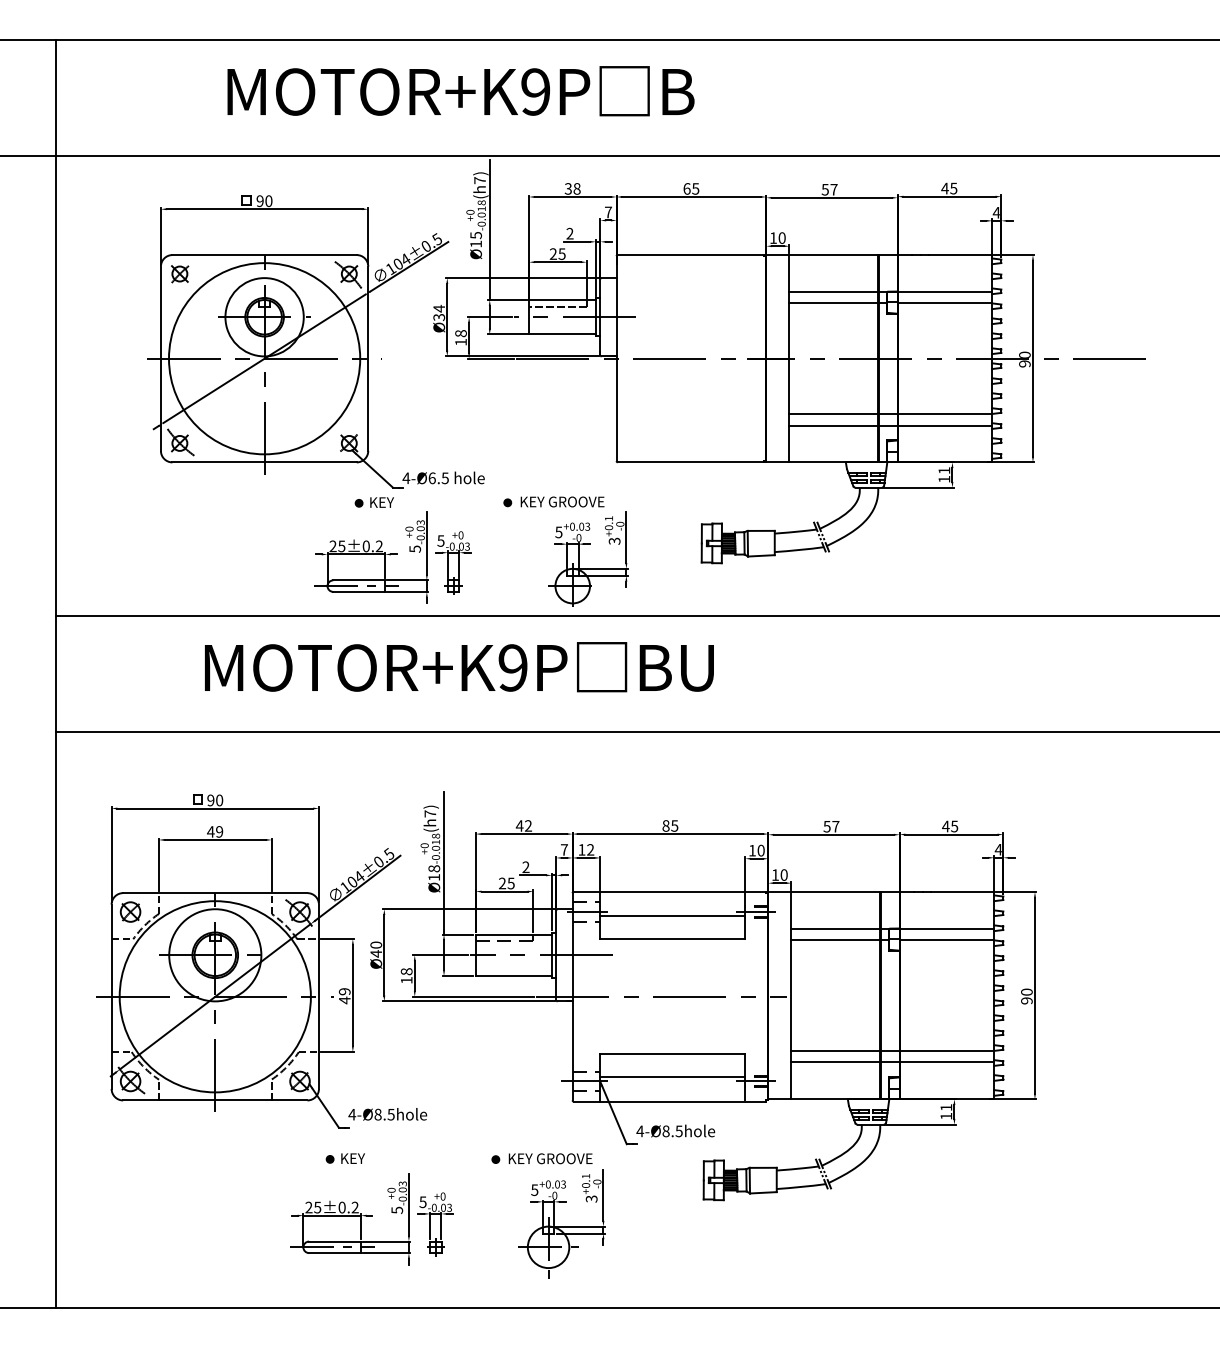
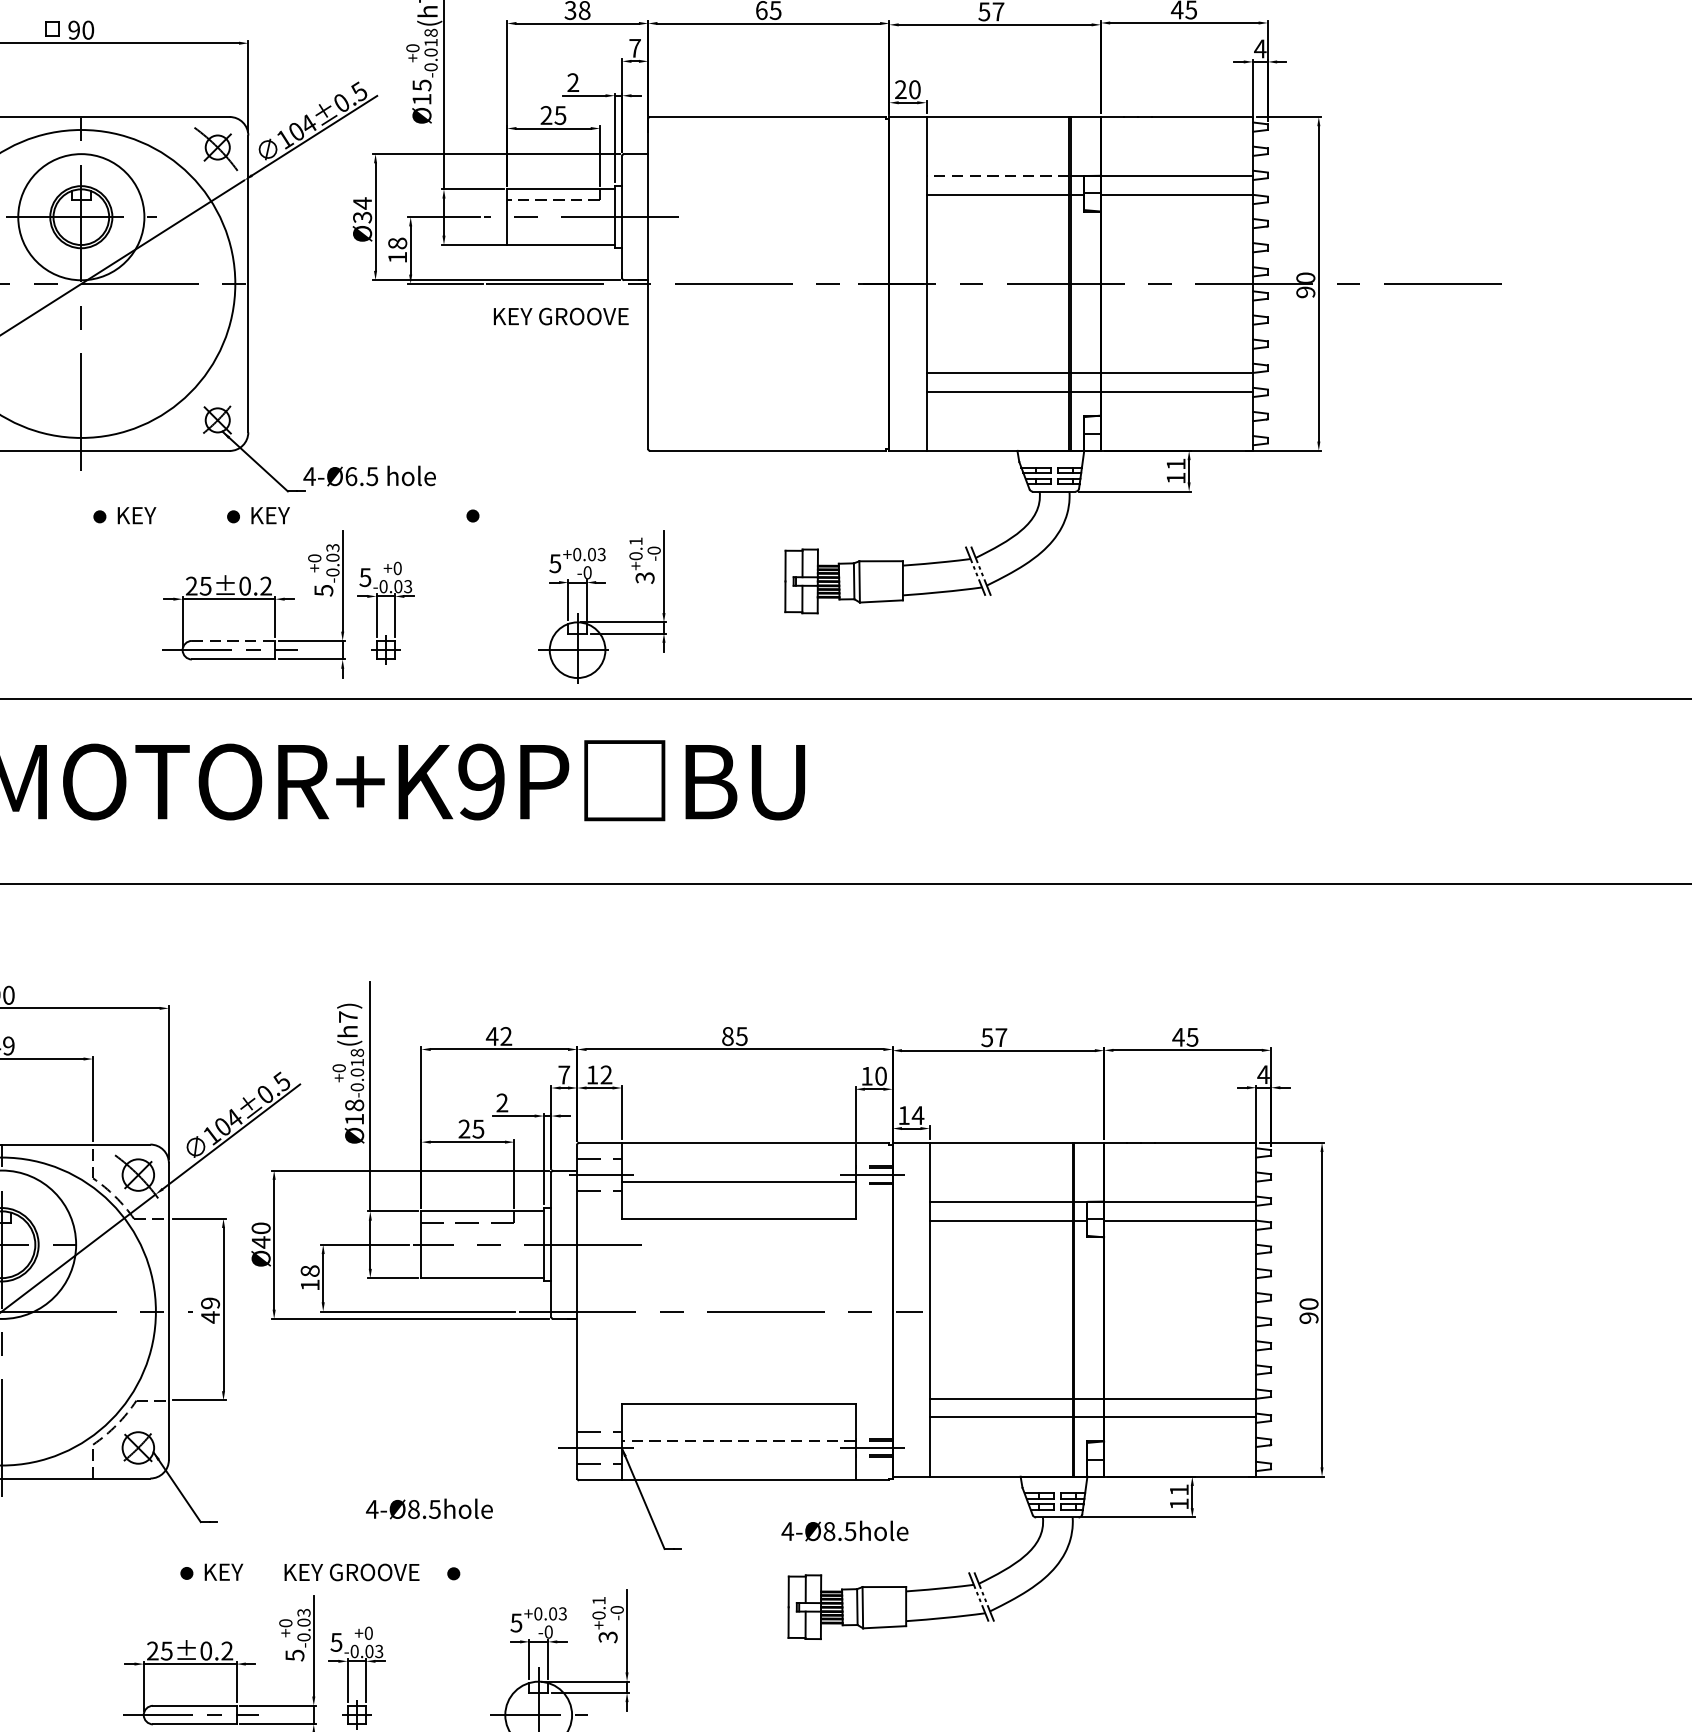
text: (772, 237) -> (899, 88), 10 -> 20
line: (833, 291) -> (997, 175), solid -> dashed
text: (562, 501) -> (561, 315), moved
part: (290, 502) -> (123, 515), added
line: (359, 580) -> (234, 641), solid -> dashed
text: (783, 874) -> (917, 1114), 10 -> 14
line: (672, 1077) -> (738, 1441), solid -> dashed
text: (387, 1114) -> (429, 1509), moved
text: (675, 1130) -> (844, 1530), moved
text: (550, 1158) -> (351, 1571), moved

